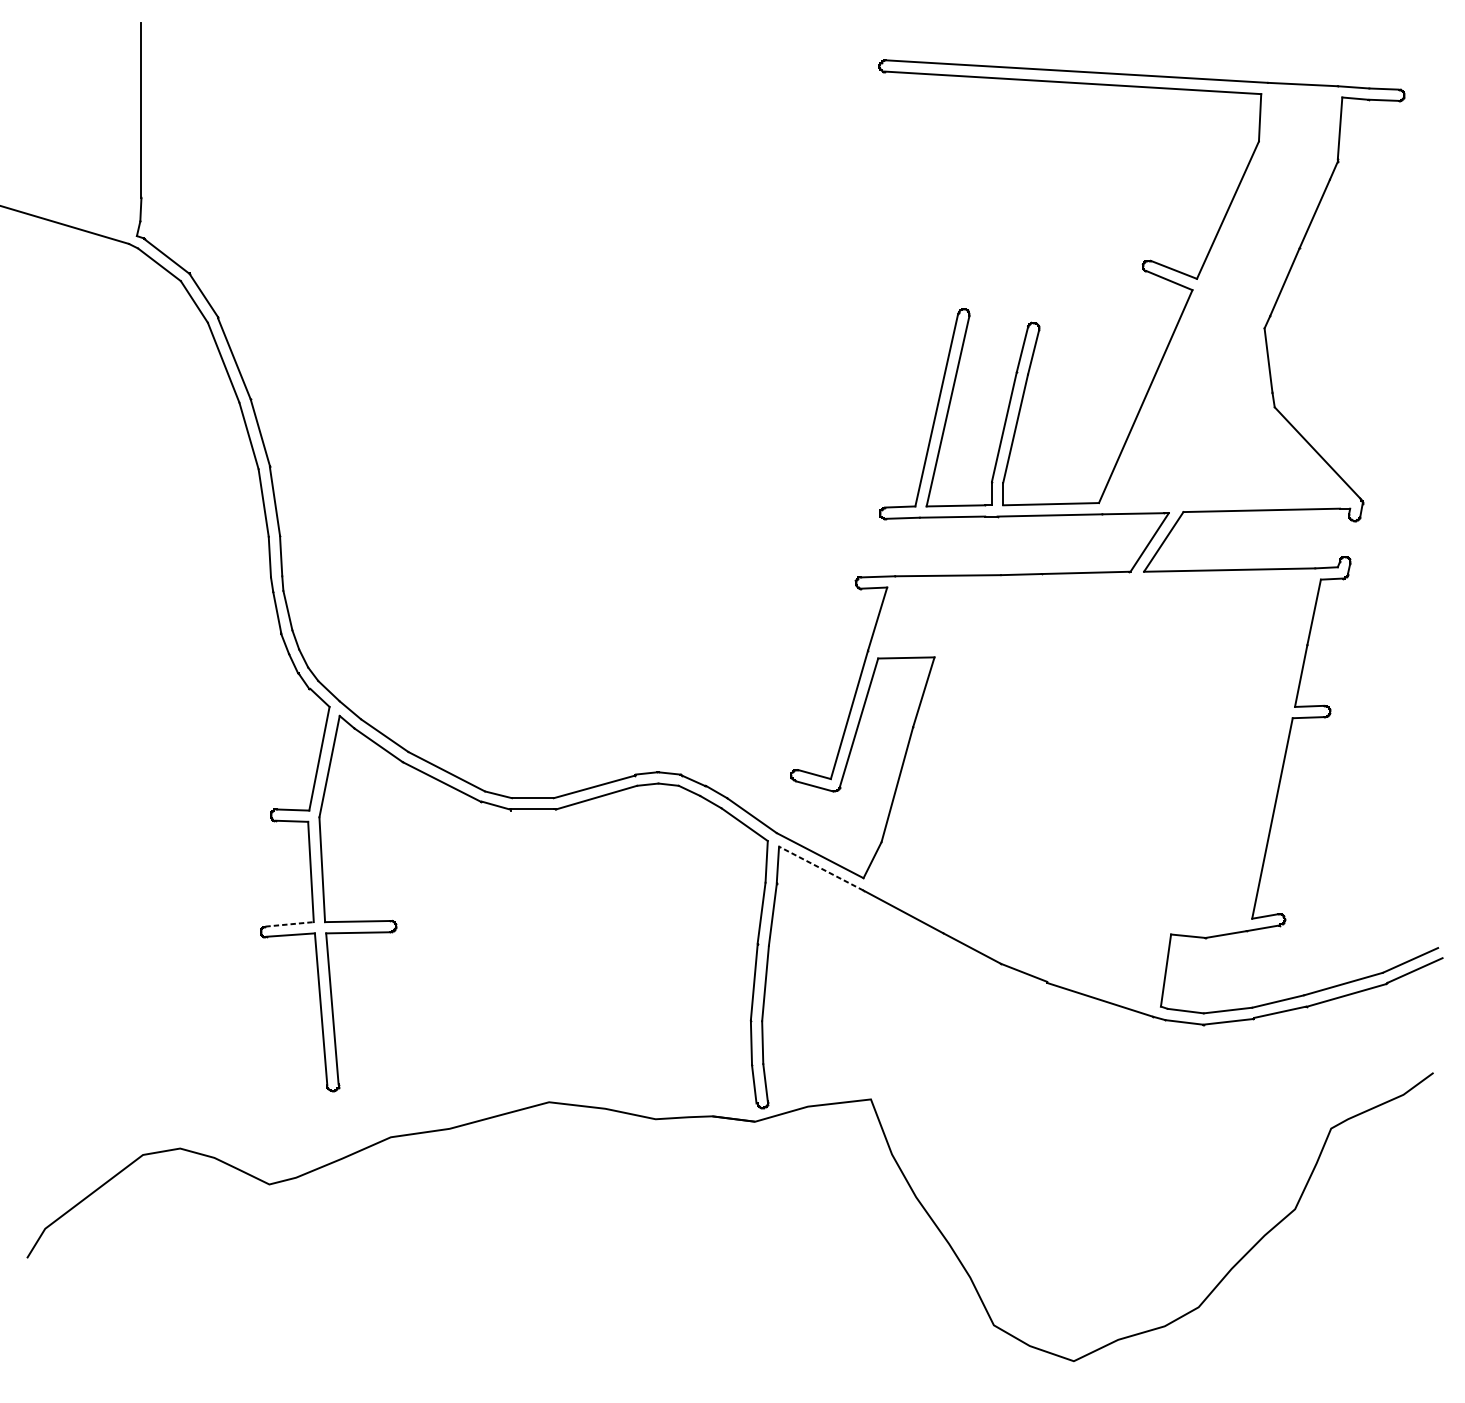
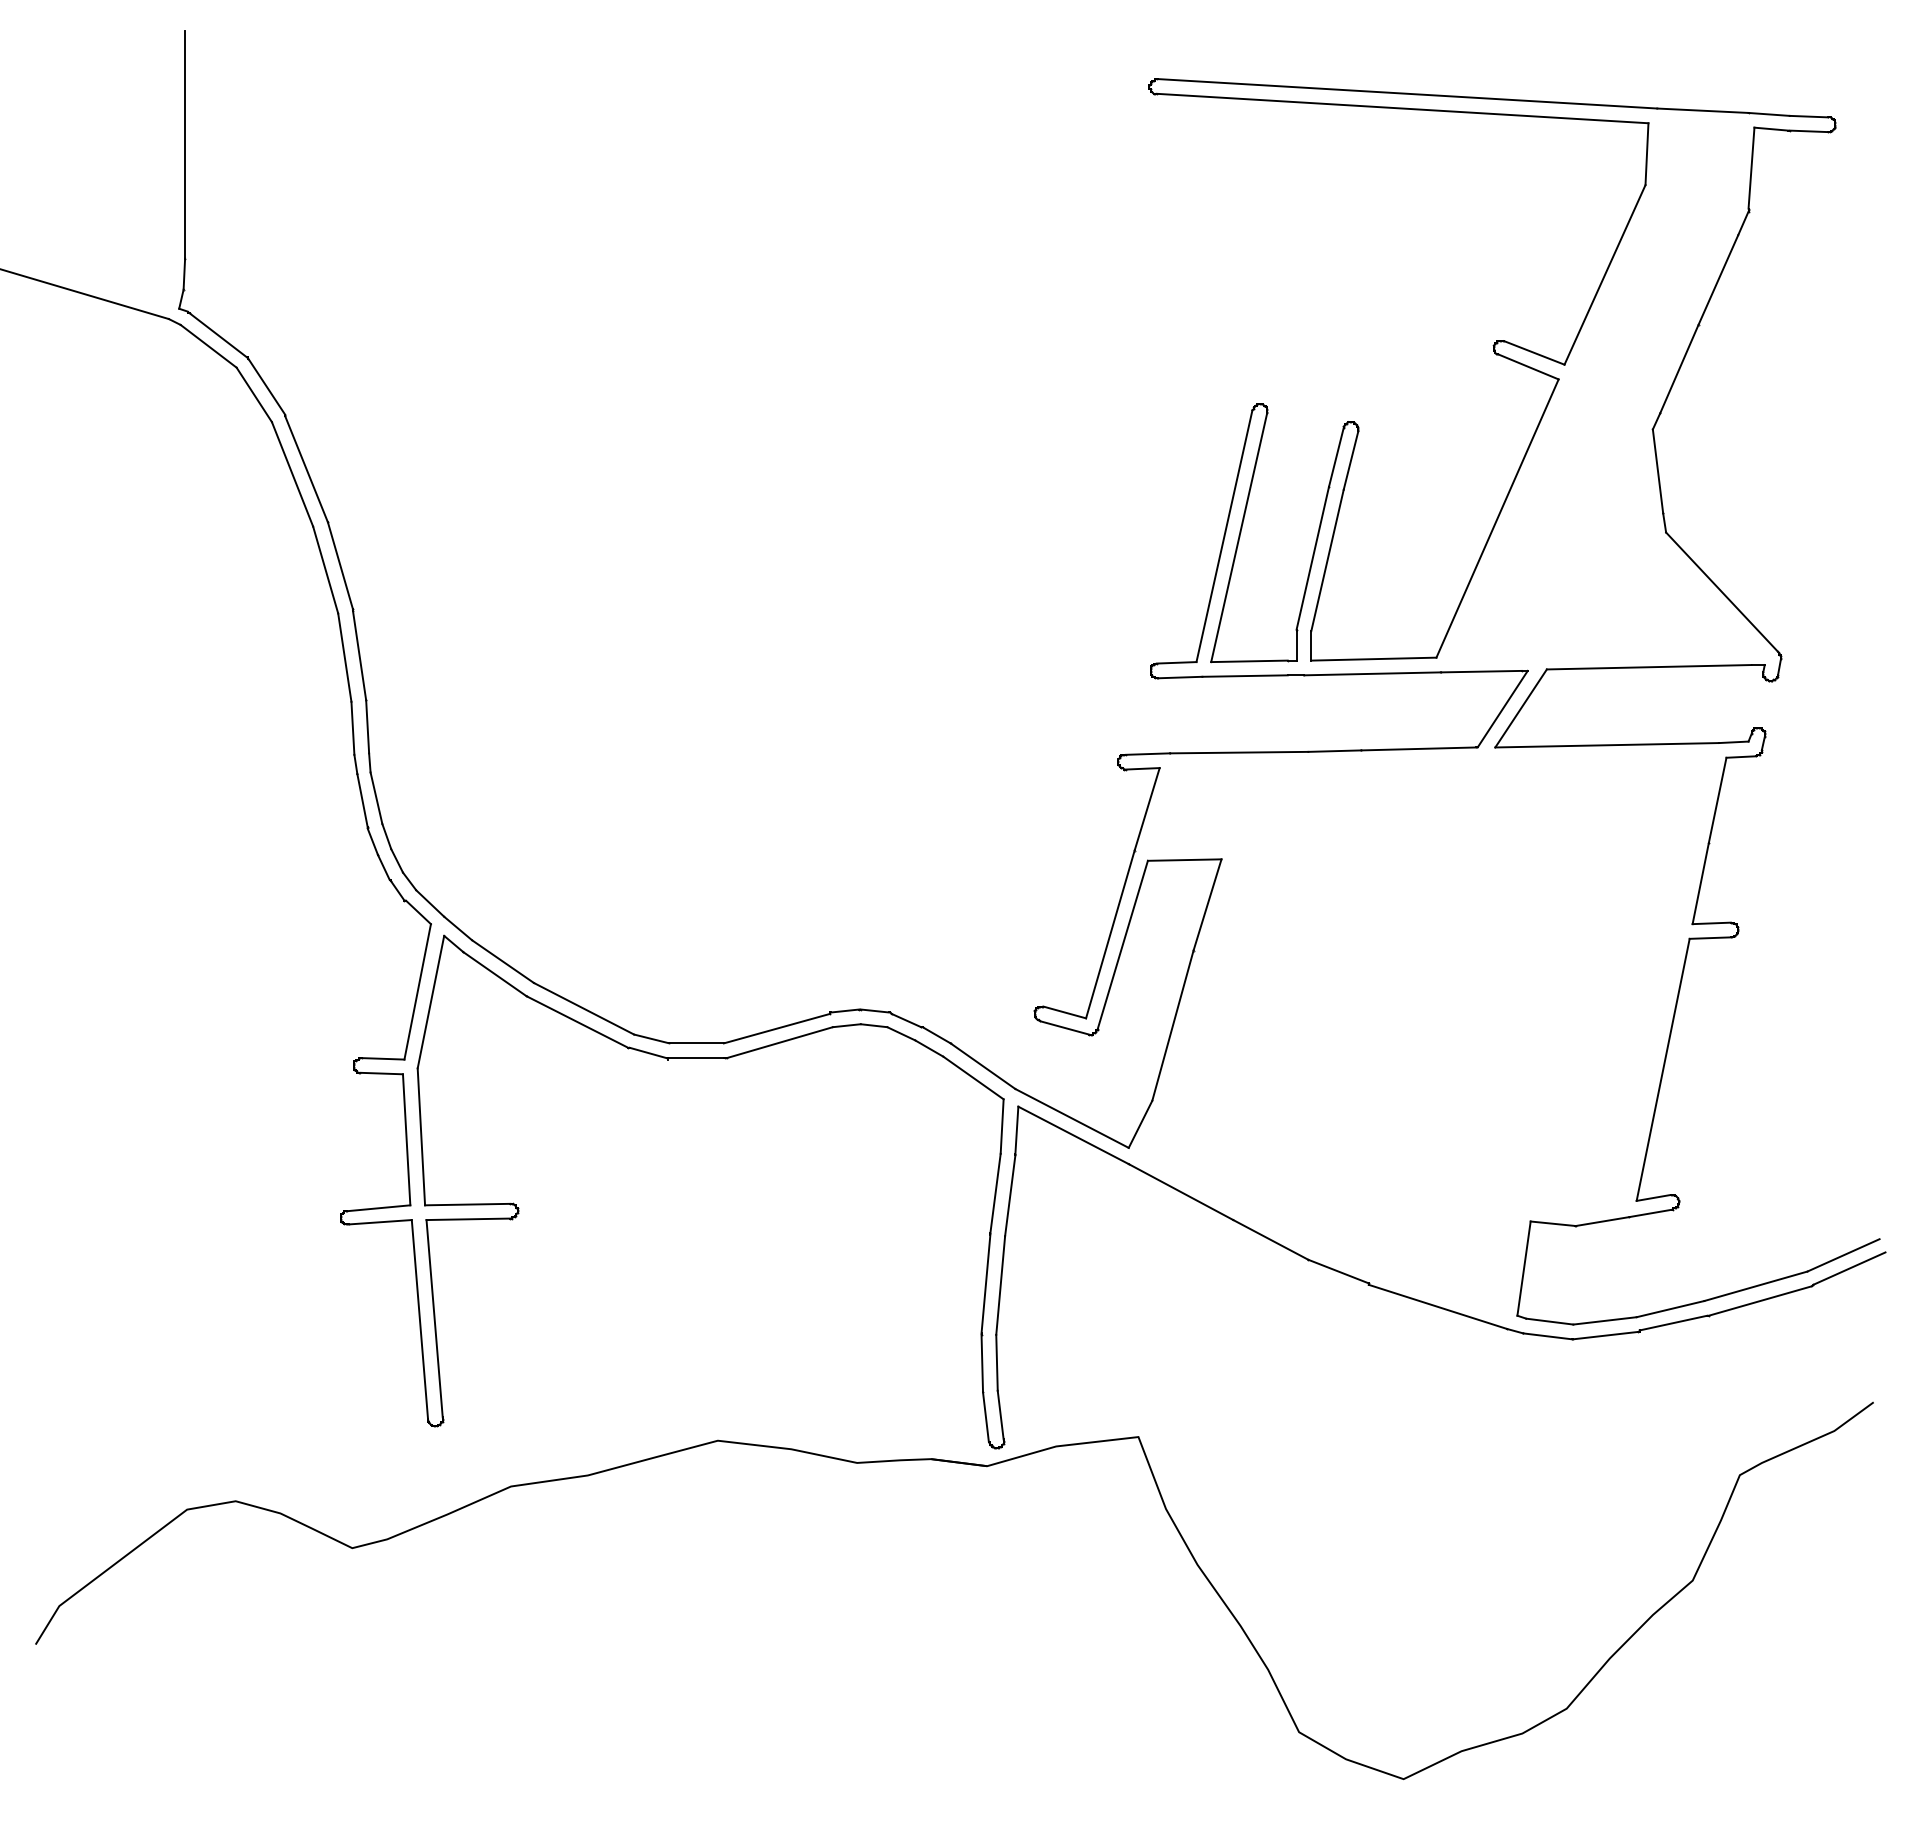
line: (821, 868) -> (1073, 1135), dashed -> solid
line: (289, 924) -> (378, 1208), dashed -> solid

